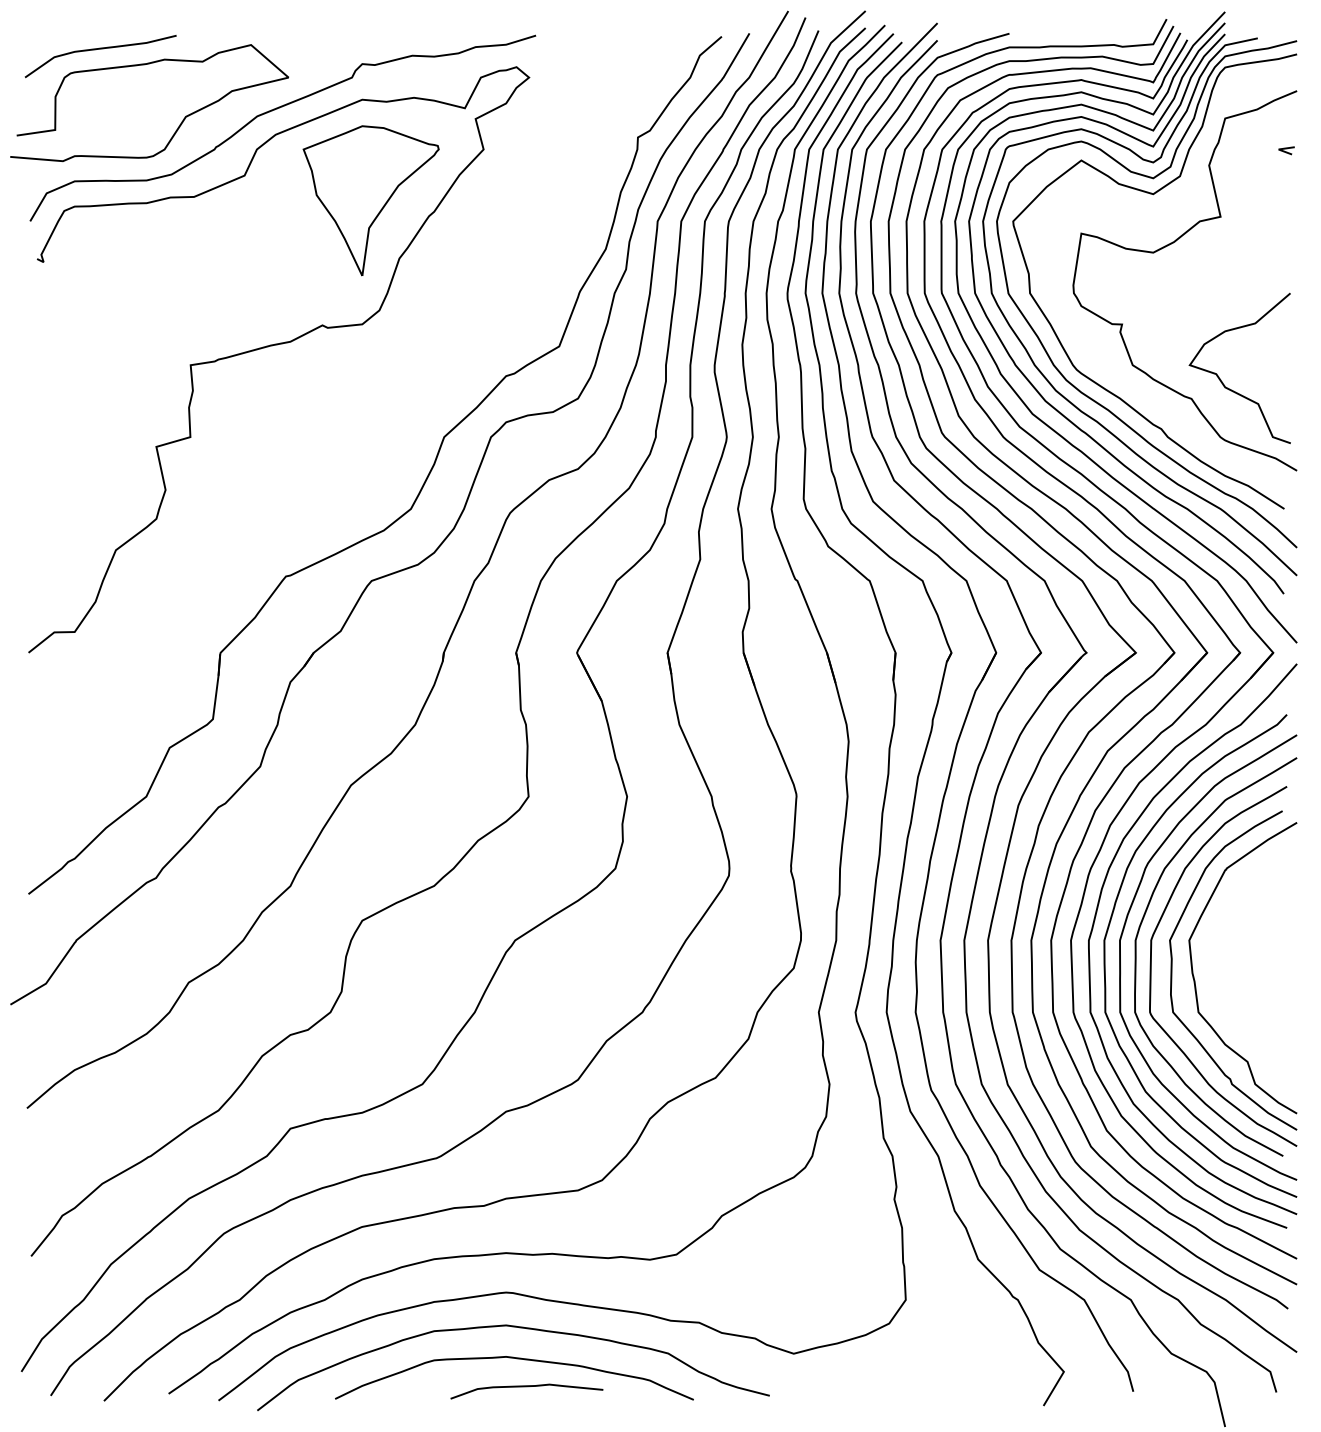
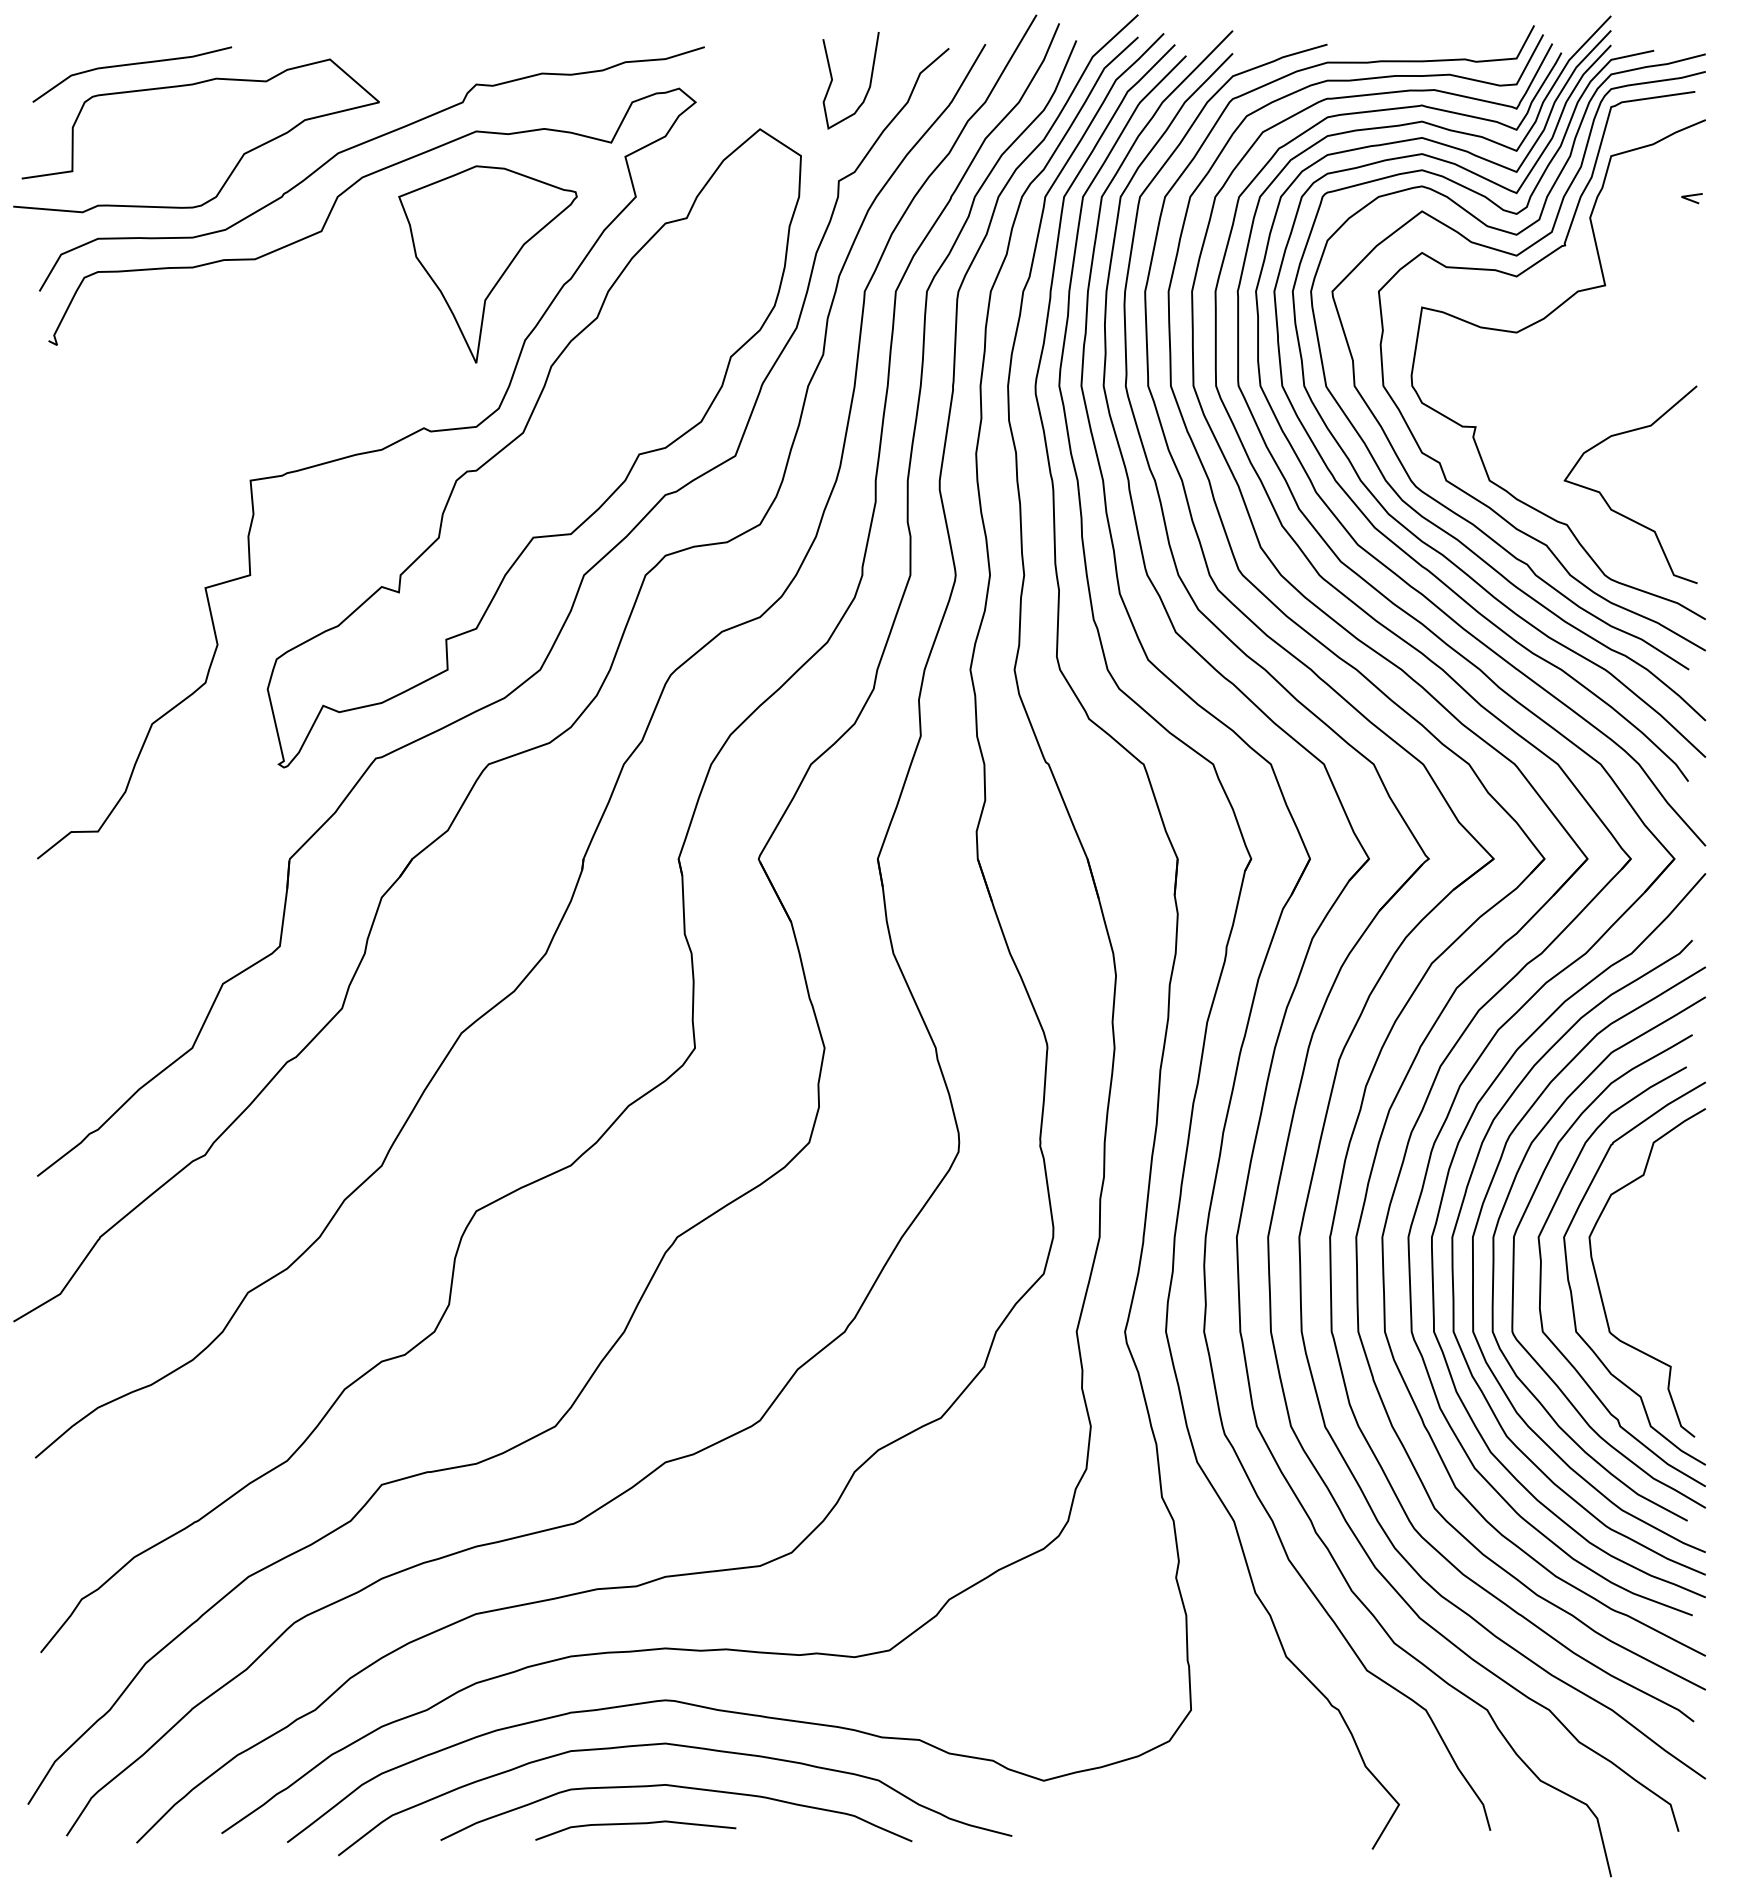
curve: (633, 61) -> (832, 80), added
curve: (1153, 210) -> (1517, 277), added
part: (405, 340) -> (533, 448), added
curve: (1215, 973) -> (1598, 1280), added
curve: (526, 1386) -> (635, 1824), moved

